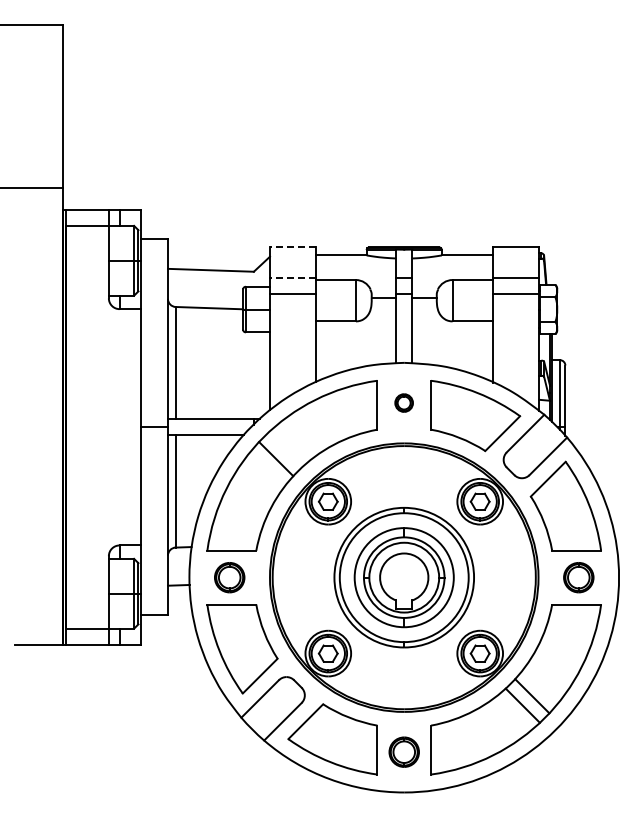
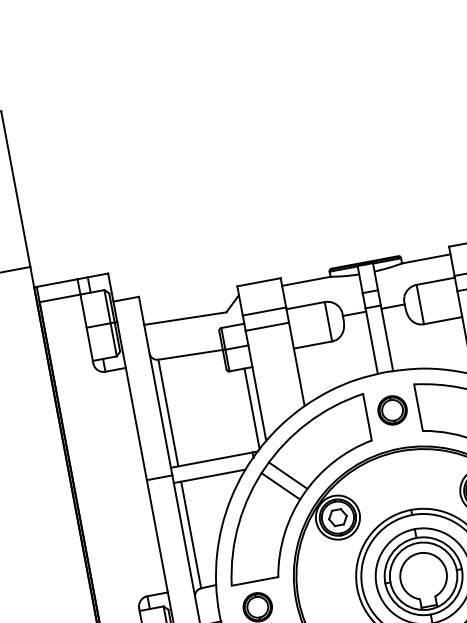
line: (292, 247) -> (258, 282), dashed -> solid
line: (292, 278) -> (264, 311), dashed -> solid
line: (261, 374) -> (251, 408), added
part: (403, 402) -> (391, 409), size x1.67
line: (285, 449) -> (288, 475), added

